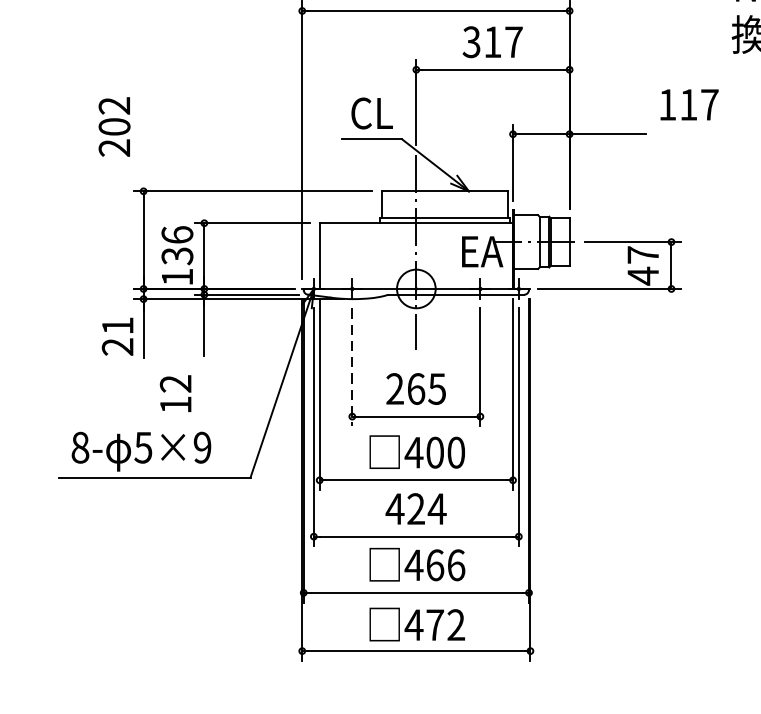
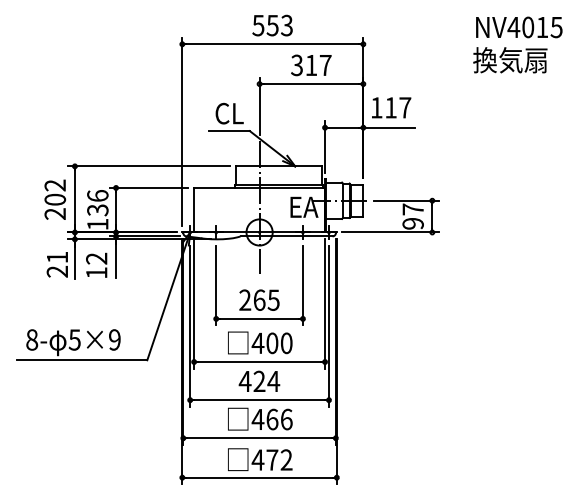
text: (689, 104) -> (391, 107), moved
text: (114, 126) -> (55, 199), moved
text: (642, 275) -> (412, 223), 47 -> 97
line: (352, 367) -> (216, 285), dashed -> solid
text: (175, 392) -> (96, 264), moved

